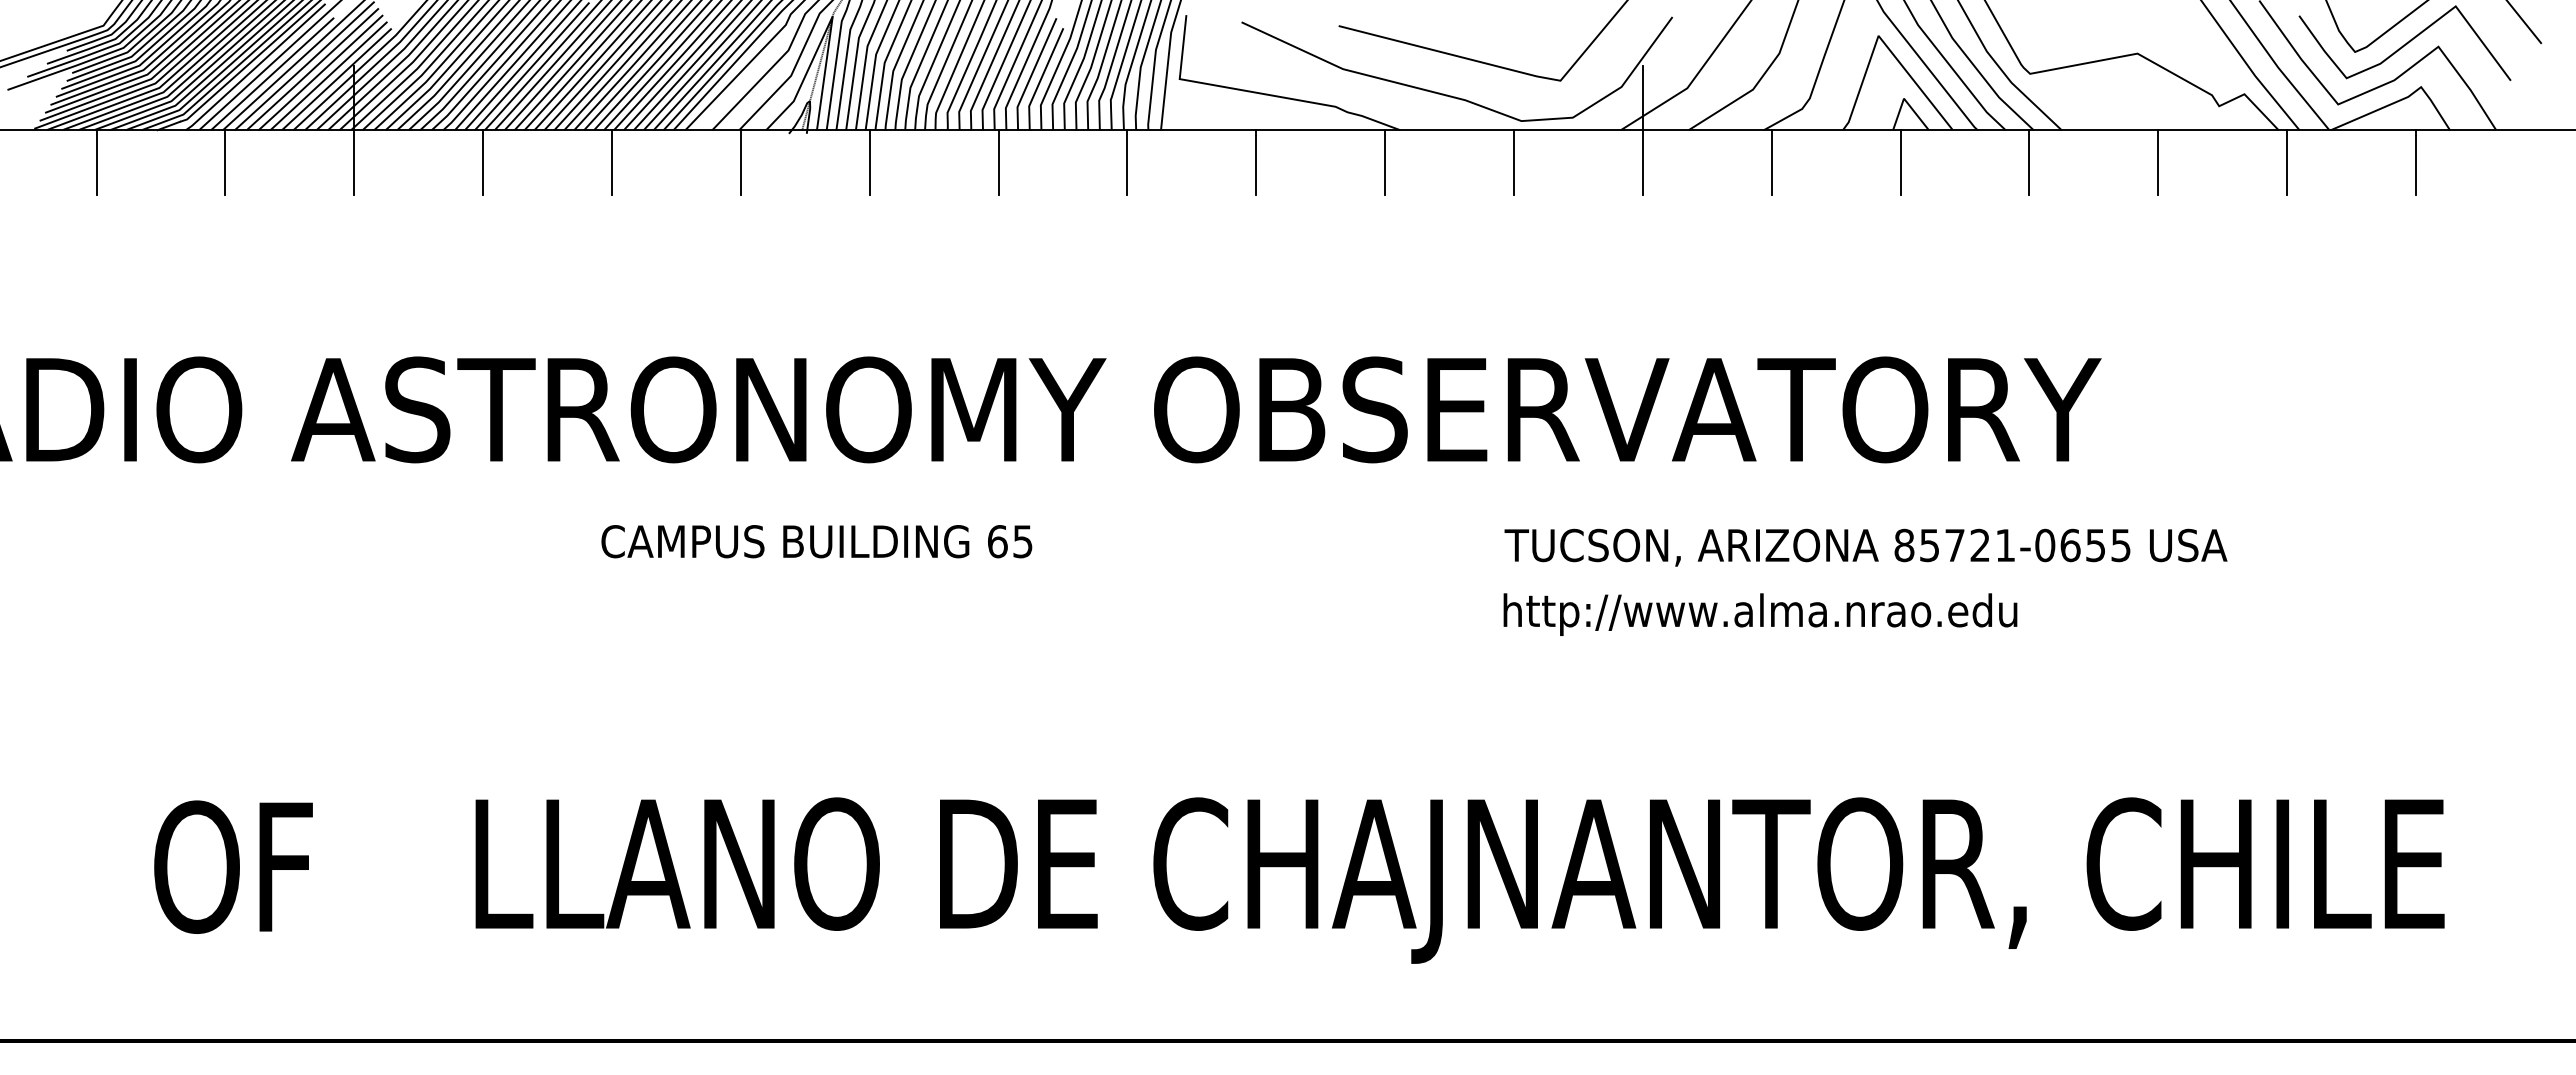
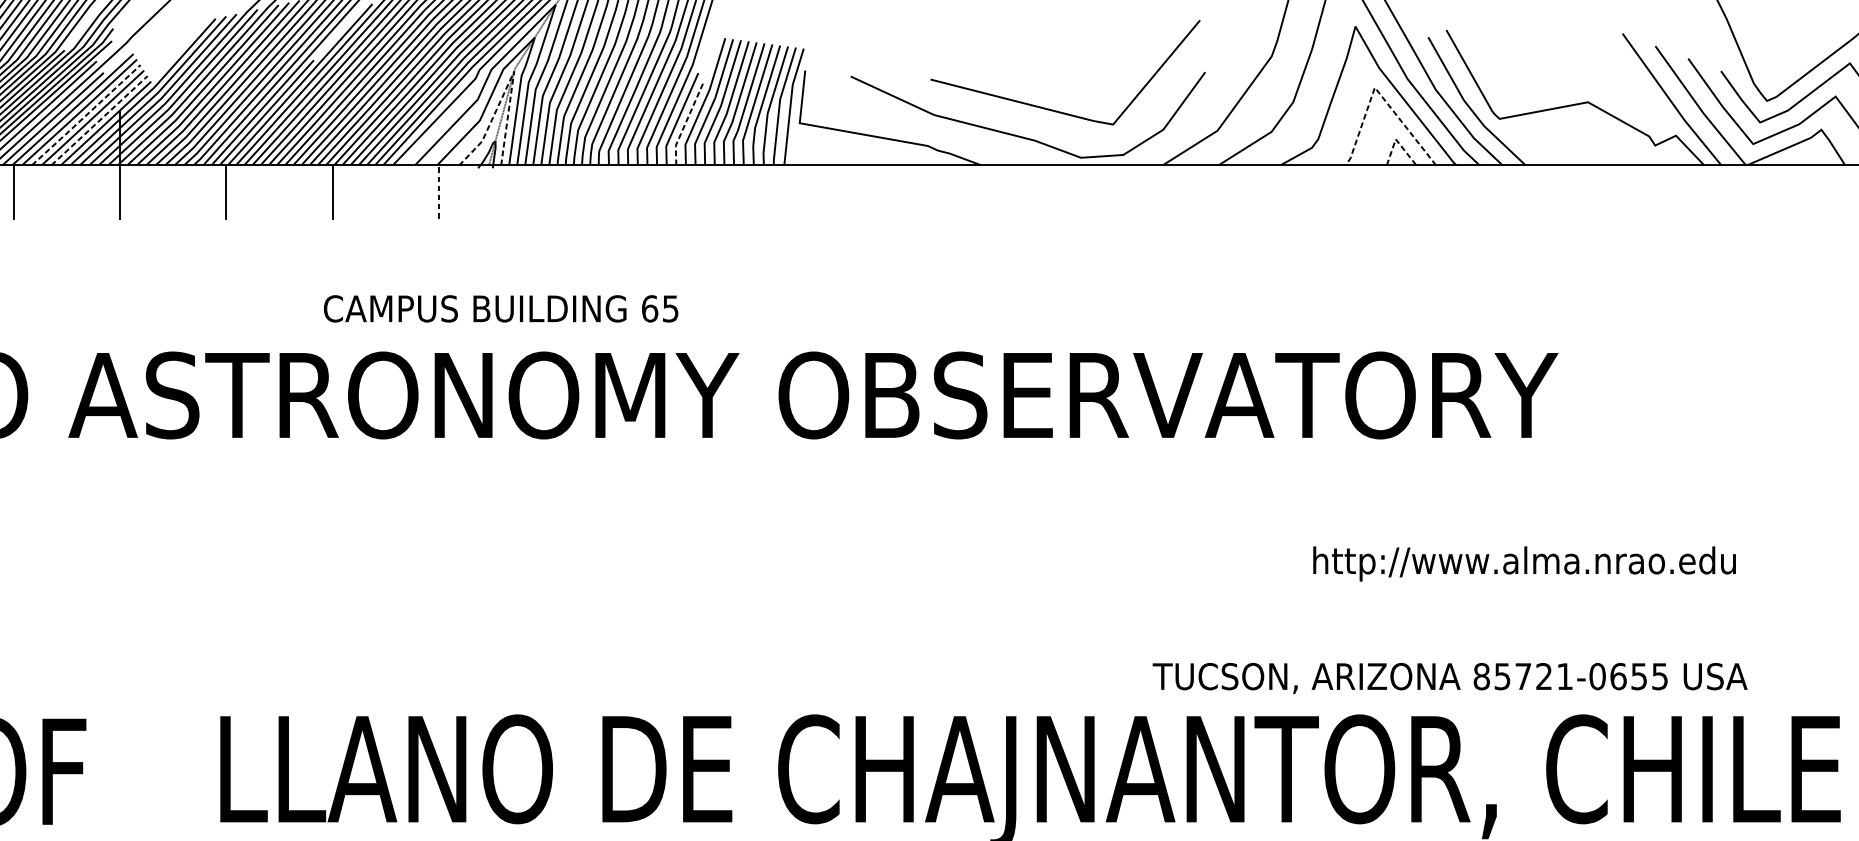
line: (828, 25) -> (510, 79), solid -> dashed
line: (1883, 42) -> (1378, 93), solid -> dashed
line: (312, 69) -> (86, 115), solid -> dashed
line: (328, 76) -> (99, 121), solid -> dashed
line: (1041, 78) -> (685, 122), solid -> dashed
line: (1905, 100) -> (1397, 140), solid -> dashed
line: (1642, 130) -> (1180, 165), removed
line: (740, 162) -> (438, 191), solid -> dashed
line: (869, 162) -> (544, 191), removed
line: (998, 162) -> (650, 191), removed
line: (1127, 162) -> (756, 191), removed
line: (1256, 162) -> (862, 191), removed
line: (1385, 162) -> (969, 191), removed
line: (1513, 162) -> (1074, 191), removed
line: (1771, 162) -> (1286, 191), removed
line: (1900, 162) -> (1392, 191), removed
line: (2029, 162) -> (1499, 191), removed
line: (2158, 162) -> (1605, 191), removed
line: (2287, 162) -> (1711, 191), removed
line: (2415, 162) -> (1816, 191), removed
text: (816, 541) -> (500, 308), moved
text: (1865, 547) -> (1449, 678), moved
text: (1760, 614) -> (1524, 563), moved

